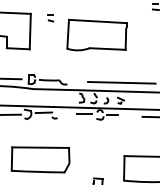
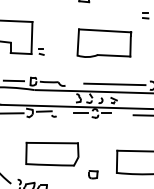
part: (50, 17) -> (41, 51), moved
part: (97, 34) -> (104, 42), moved
part: (40, 159) -> (52, 153), moved

